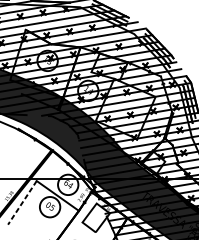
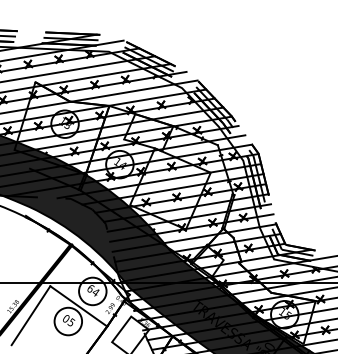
line: (22, 203) -> (30, 316), dashed -> solid

